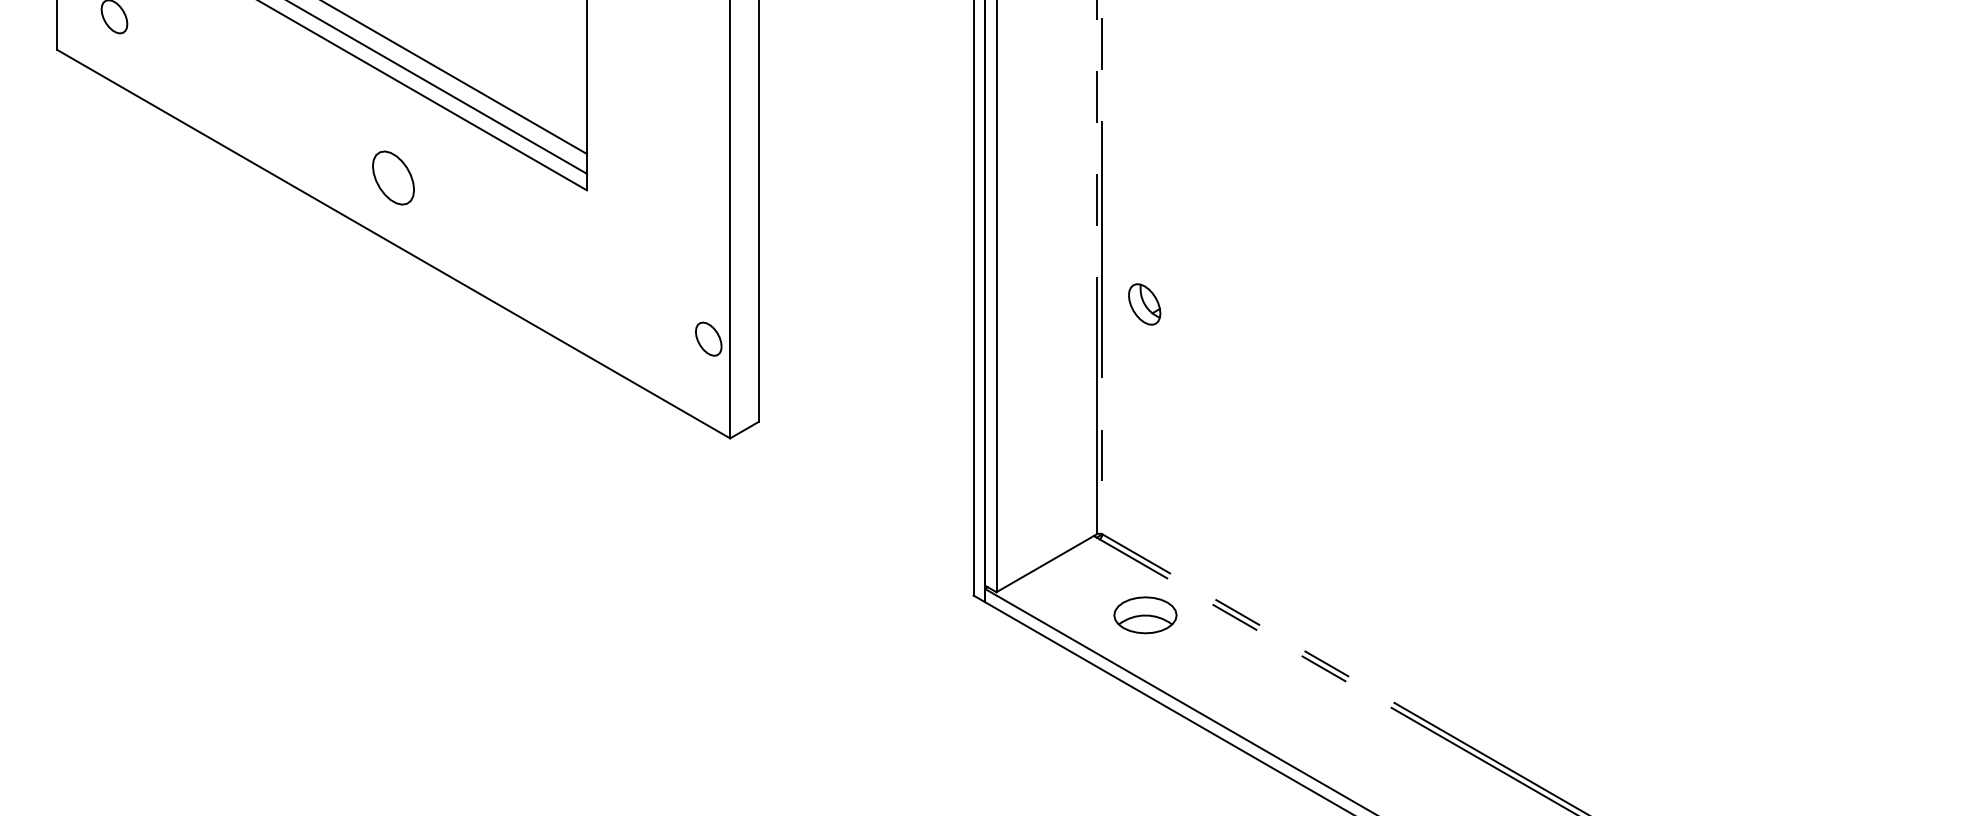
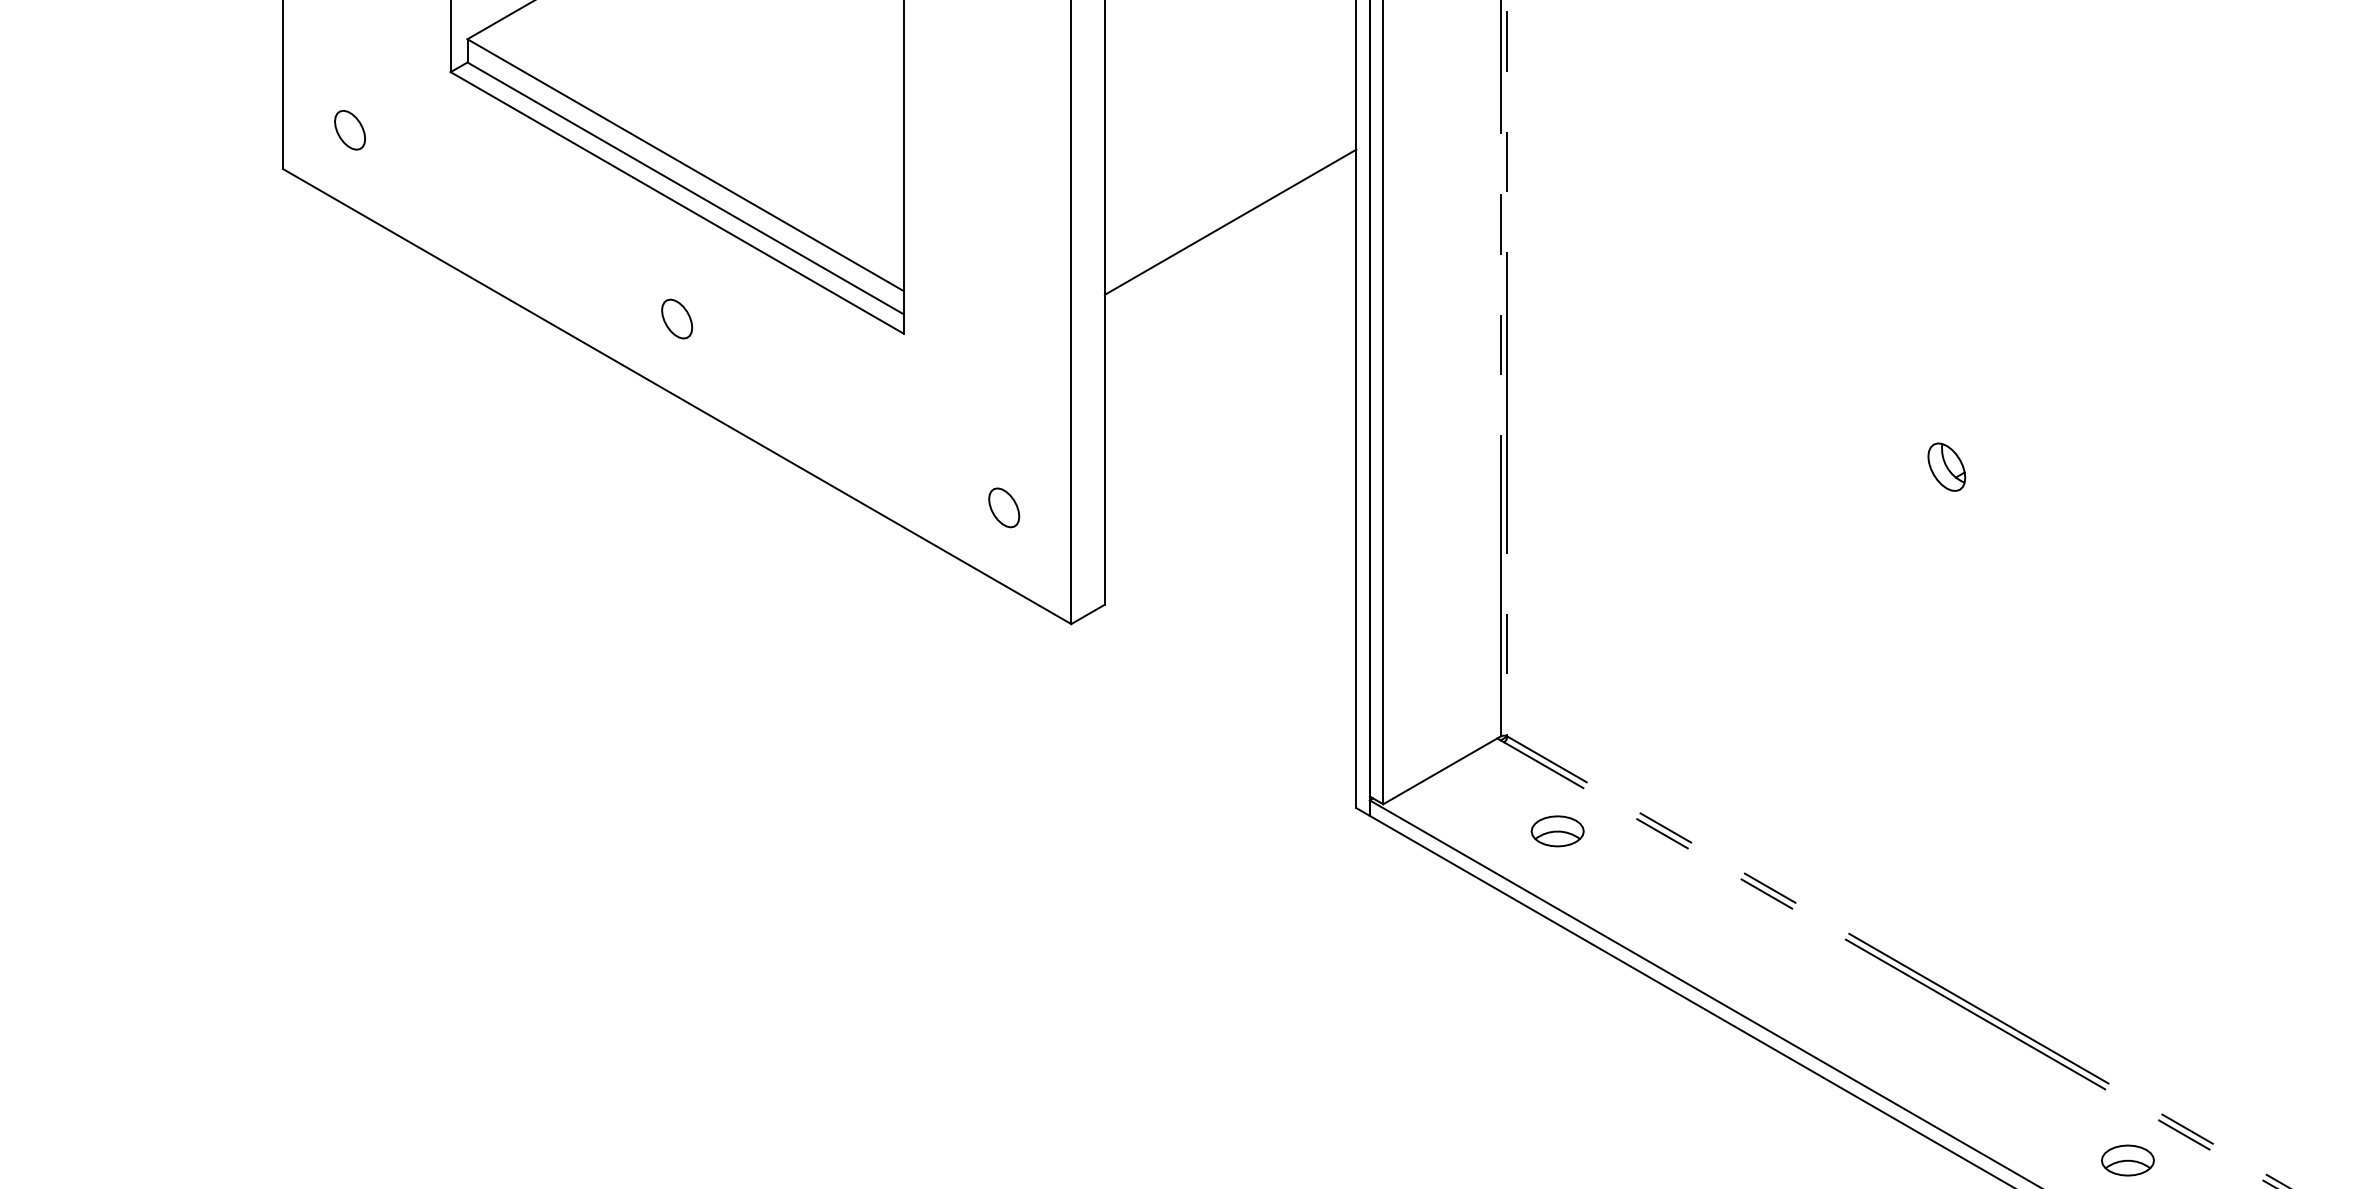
line: (866, 94) -> (1230, 221), added
part: (393, 177) -> (677, 318), size x0.62
part: (1144, 303) -> (1946, 466), moved
part: (709, 338) -> (1004, 507), moved
part: (1145, 615) -> (1557, 831), size x0.71

